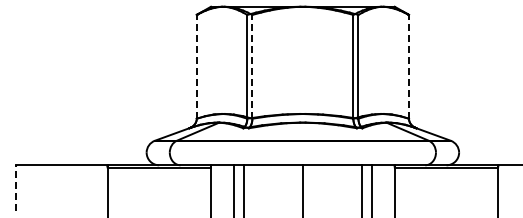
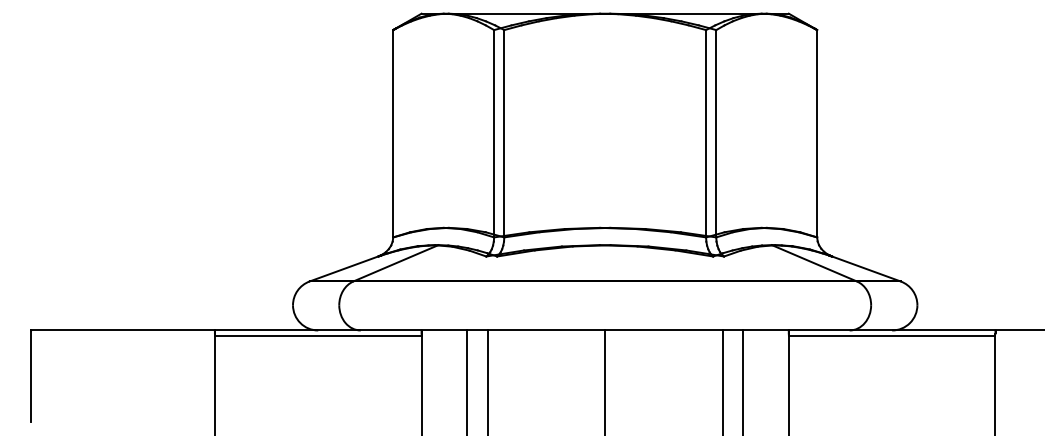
line: (196, 66) -> (392, 133), dashed -> solid
line: (252, 66) -> (504, 133), dashed -> solid
line: (408, 66) -> (816, 133), dashed -> solid
line: (15, 188) -> (30, 376), dashed -> solid

